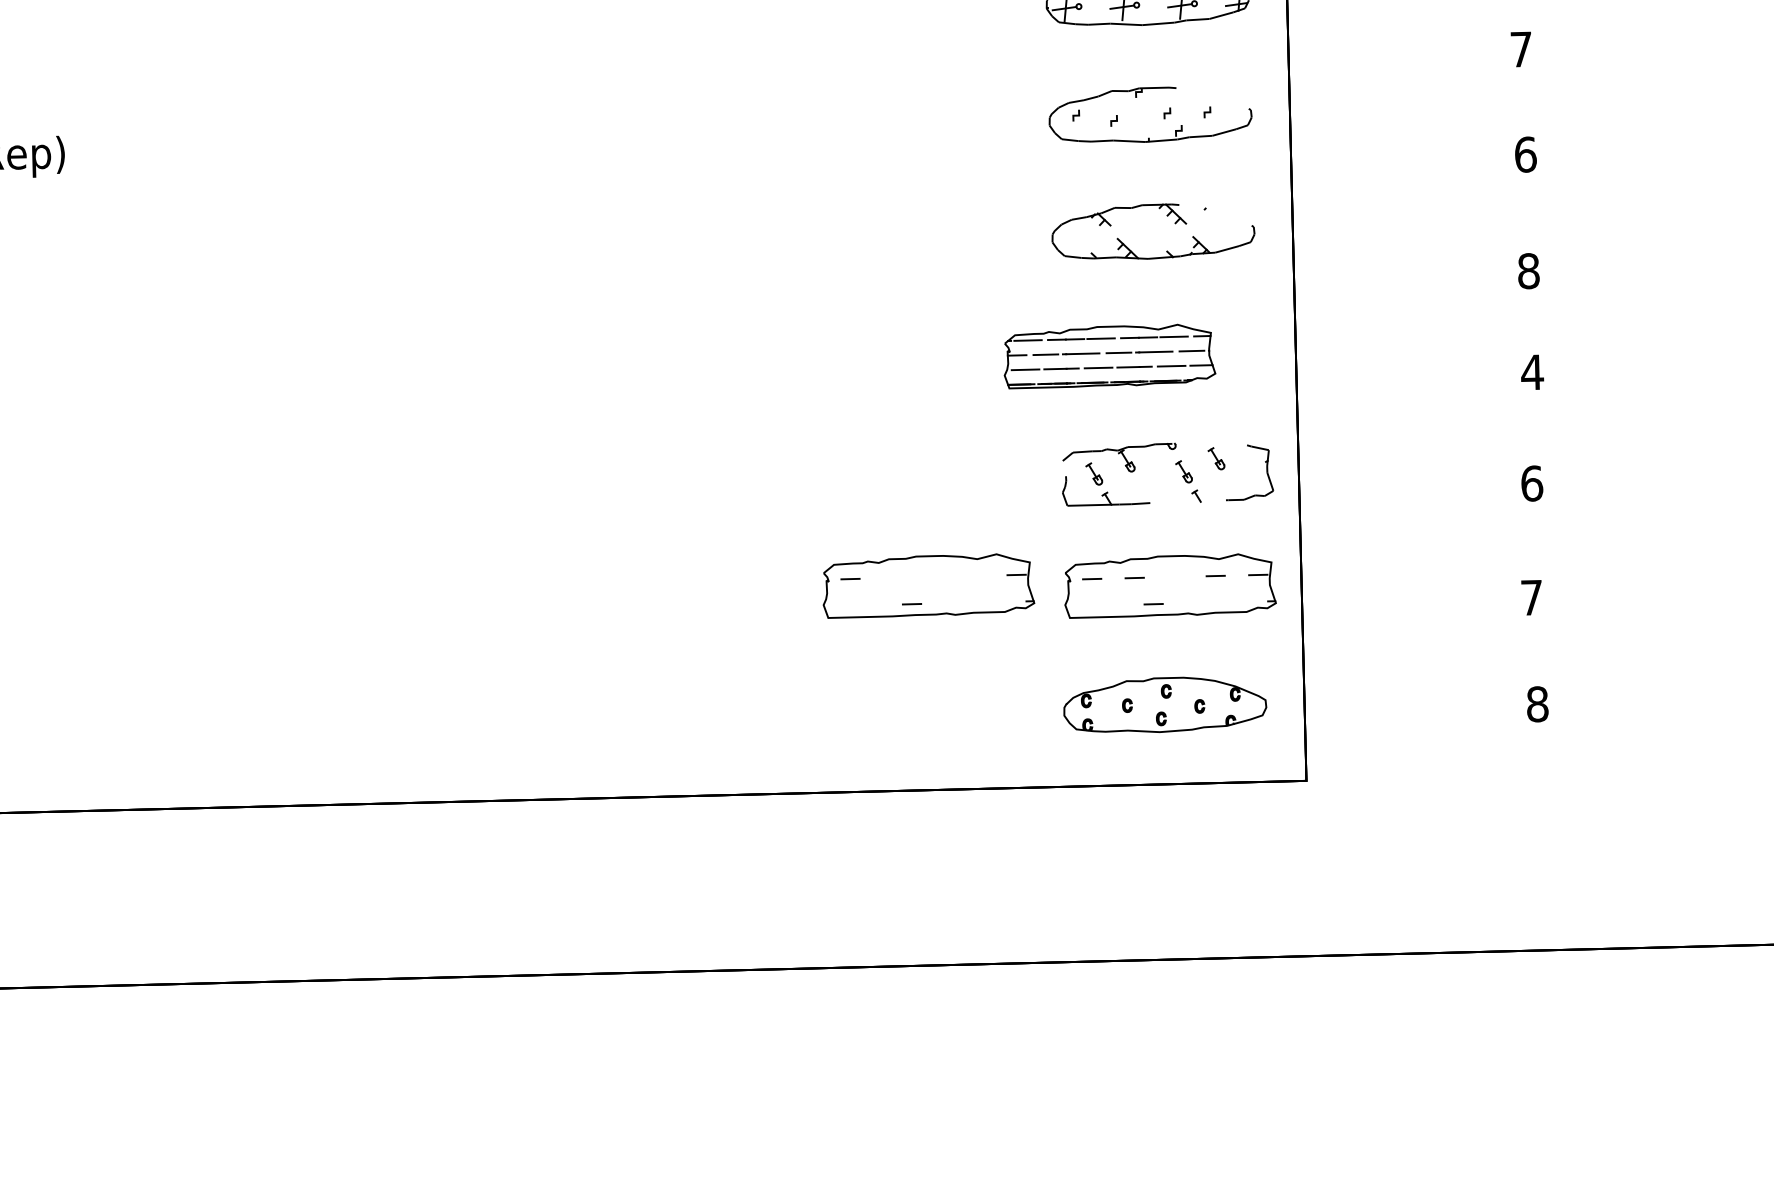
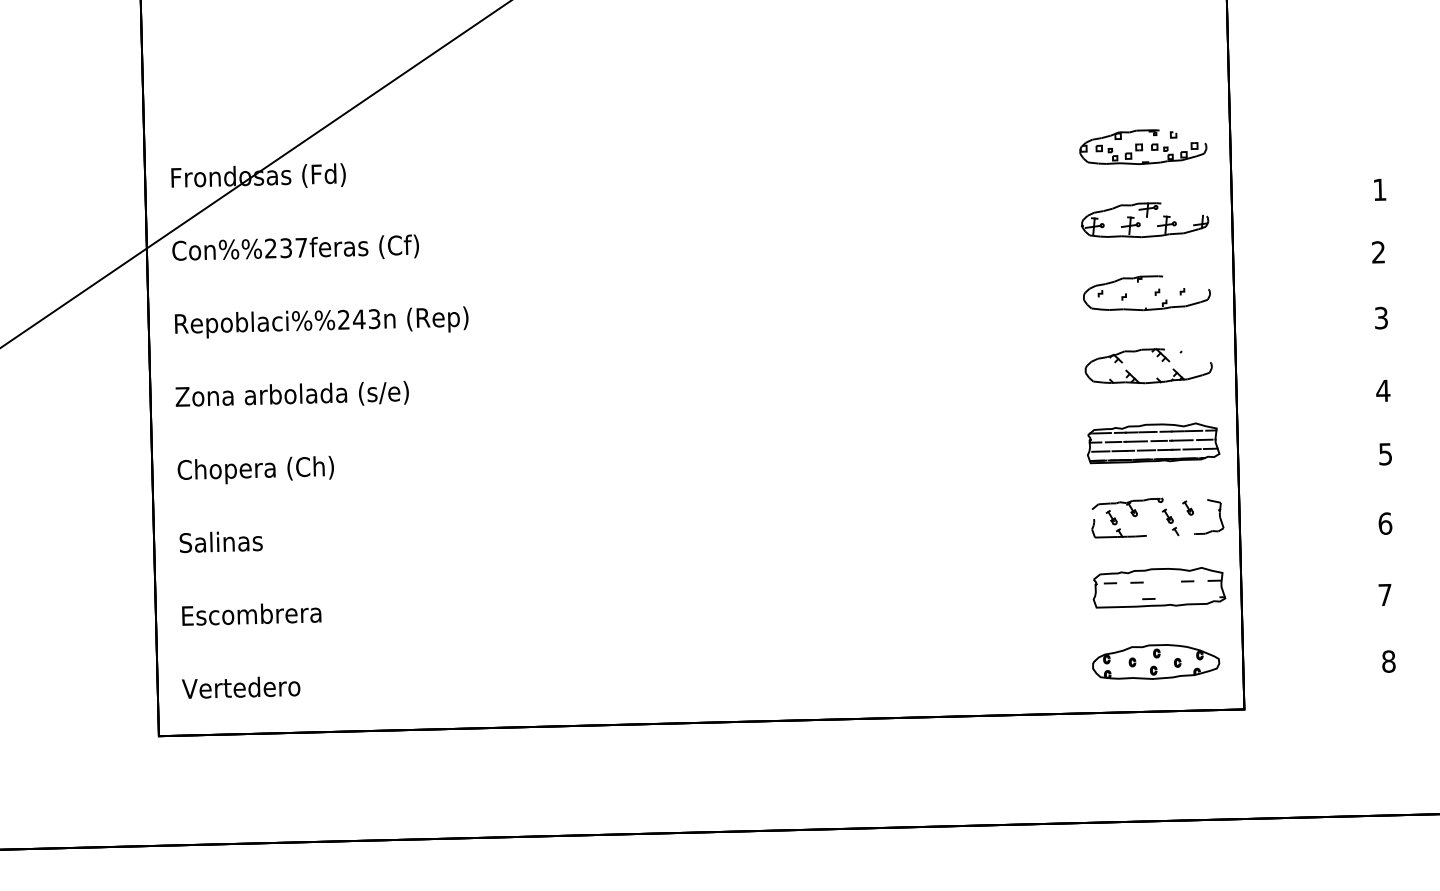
text: (1521, 49) -> (1378, 252), 7 -> 2
text: (1525, 153) -> (1381, 317), 6 -> 3
text: (1529, 270) -> (1383, 390), 8 -> 4
part: (1109, 356) -> (1153, 443), moved
text: (1532, 372) -> (1385, 454), 4 -> 5
part: (928, 585) -> (1008, 587), removed

